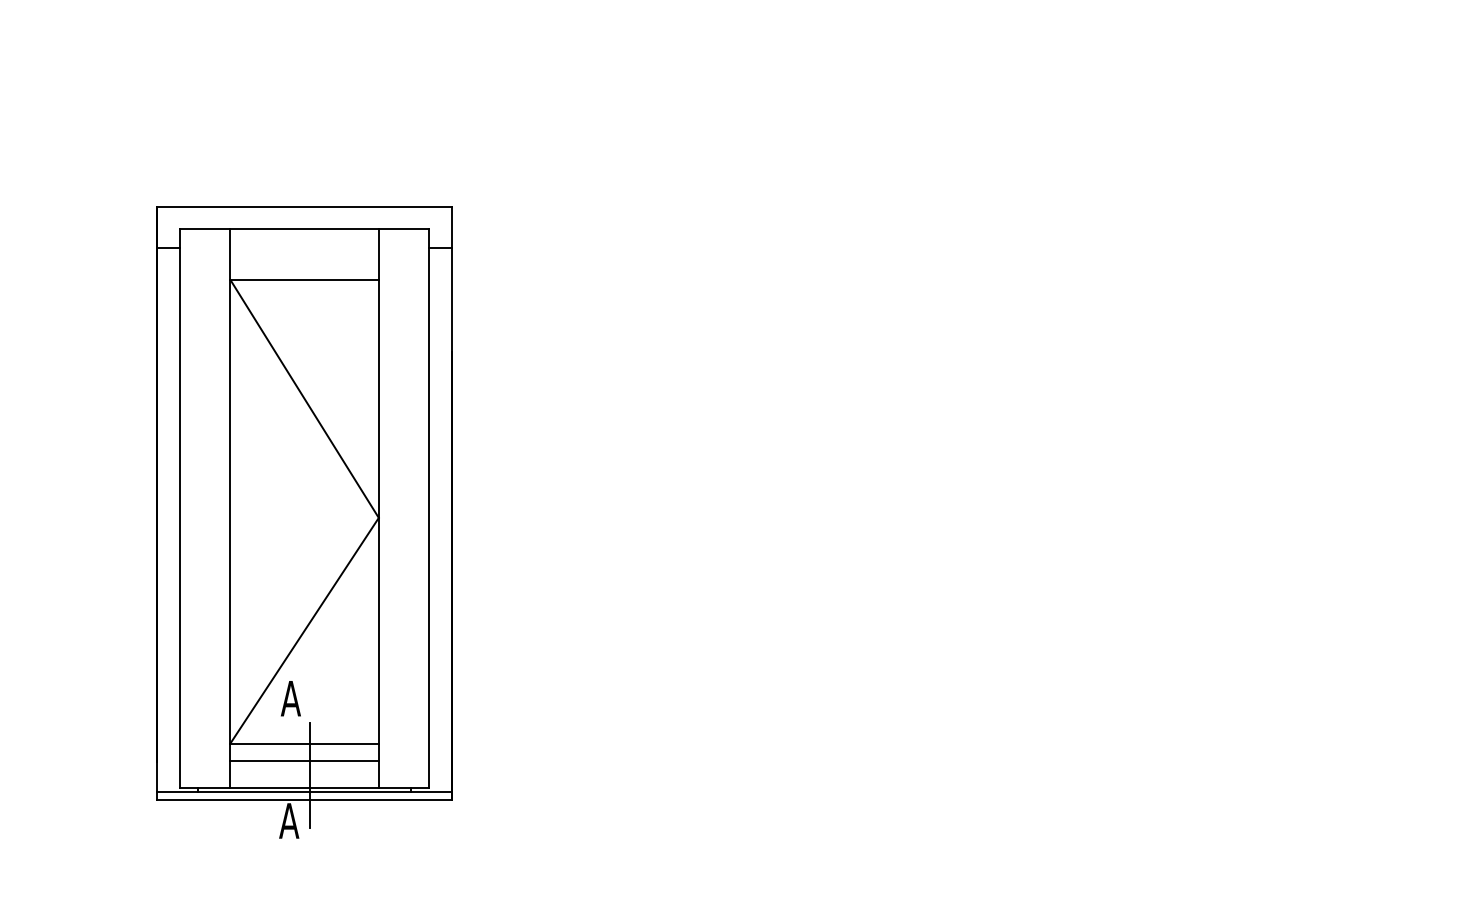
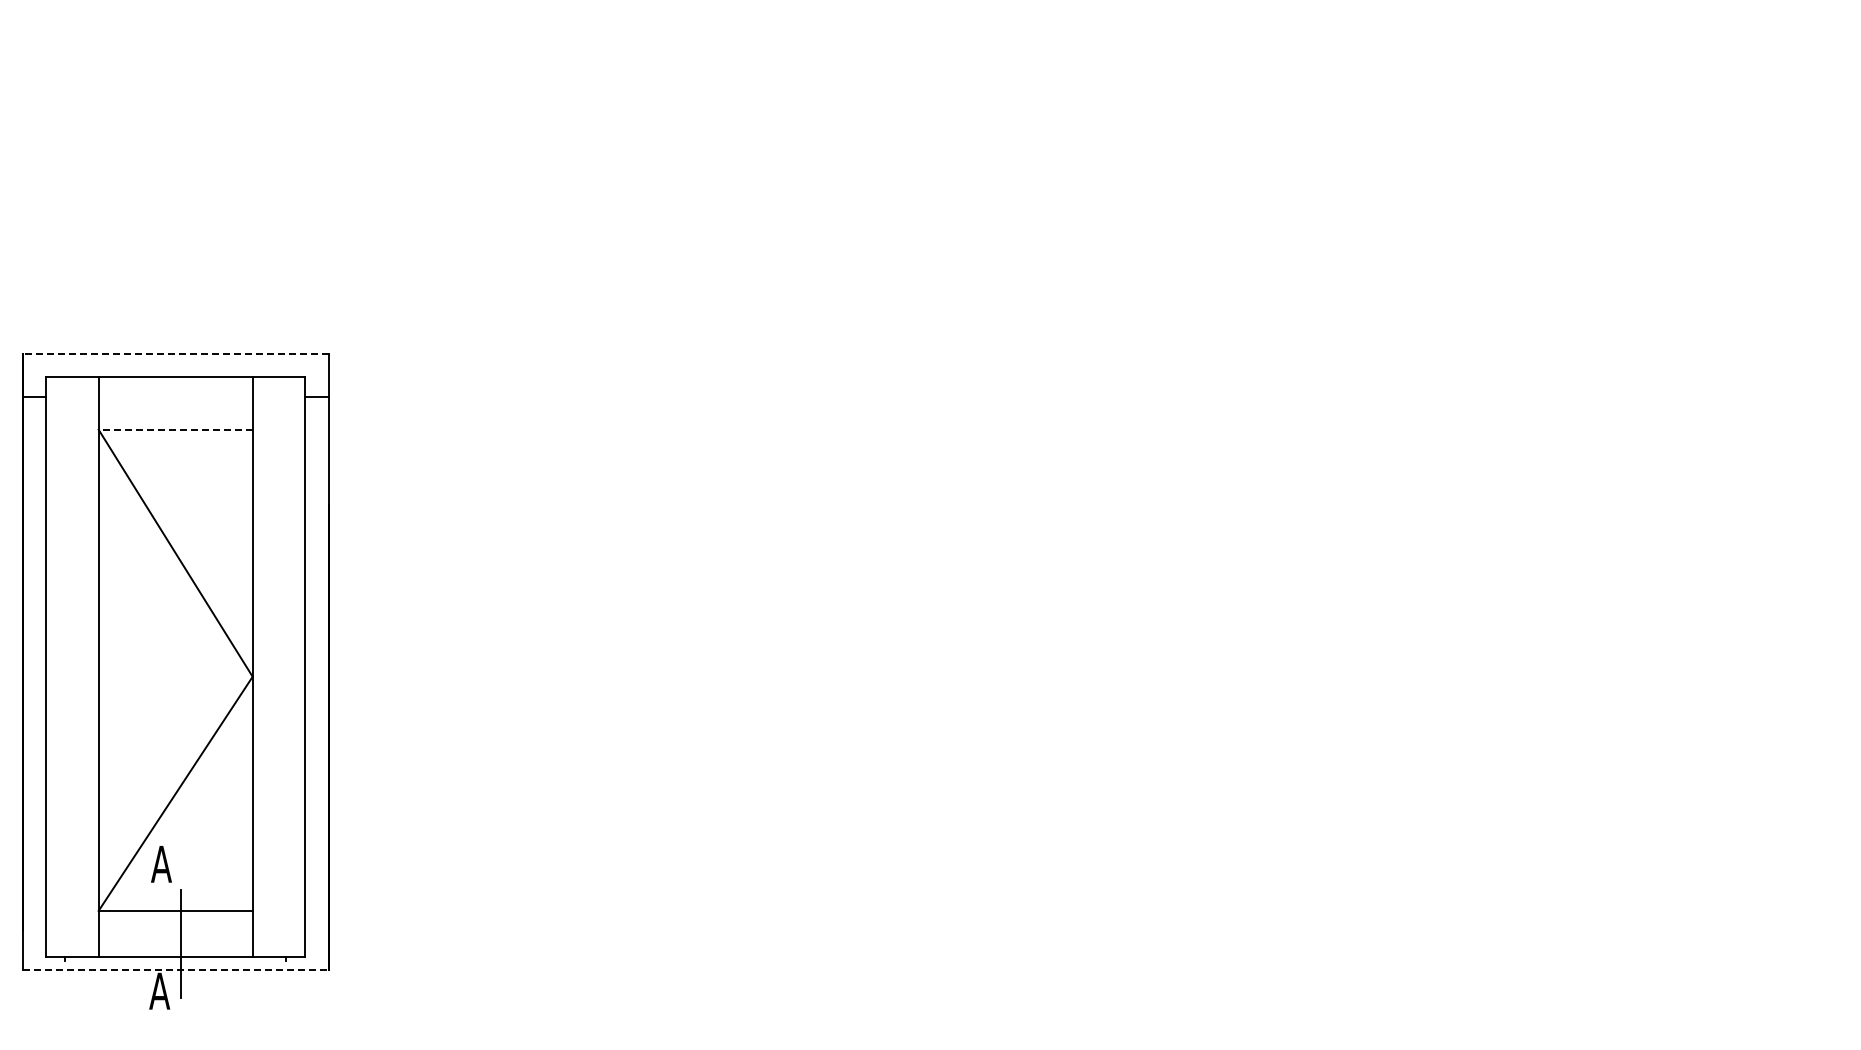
line: (304, 206) -> (175, 353), solid -> dashed
line: (304, 279) -> (175, 429), solid -> dashed
line: (304, 761) -> (175, 929), removed
line: (304, 791) -> (175, 960), removed
line: (305, 800) -> (176, 969), solid -> dashed

